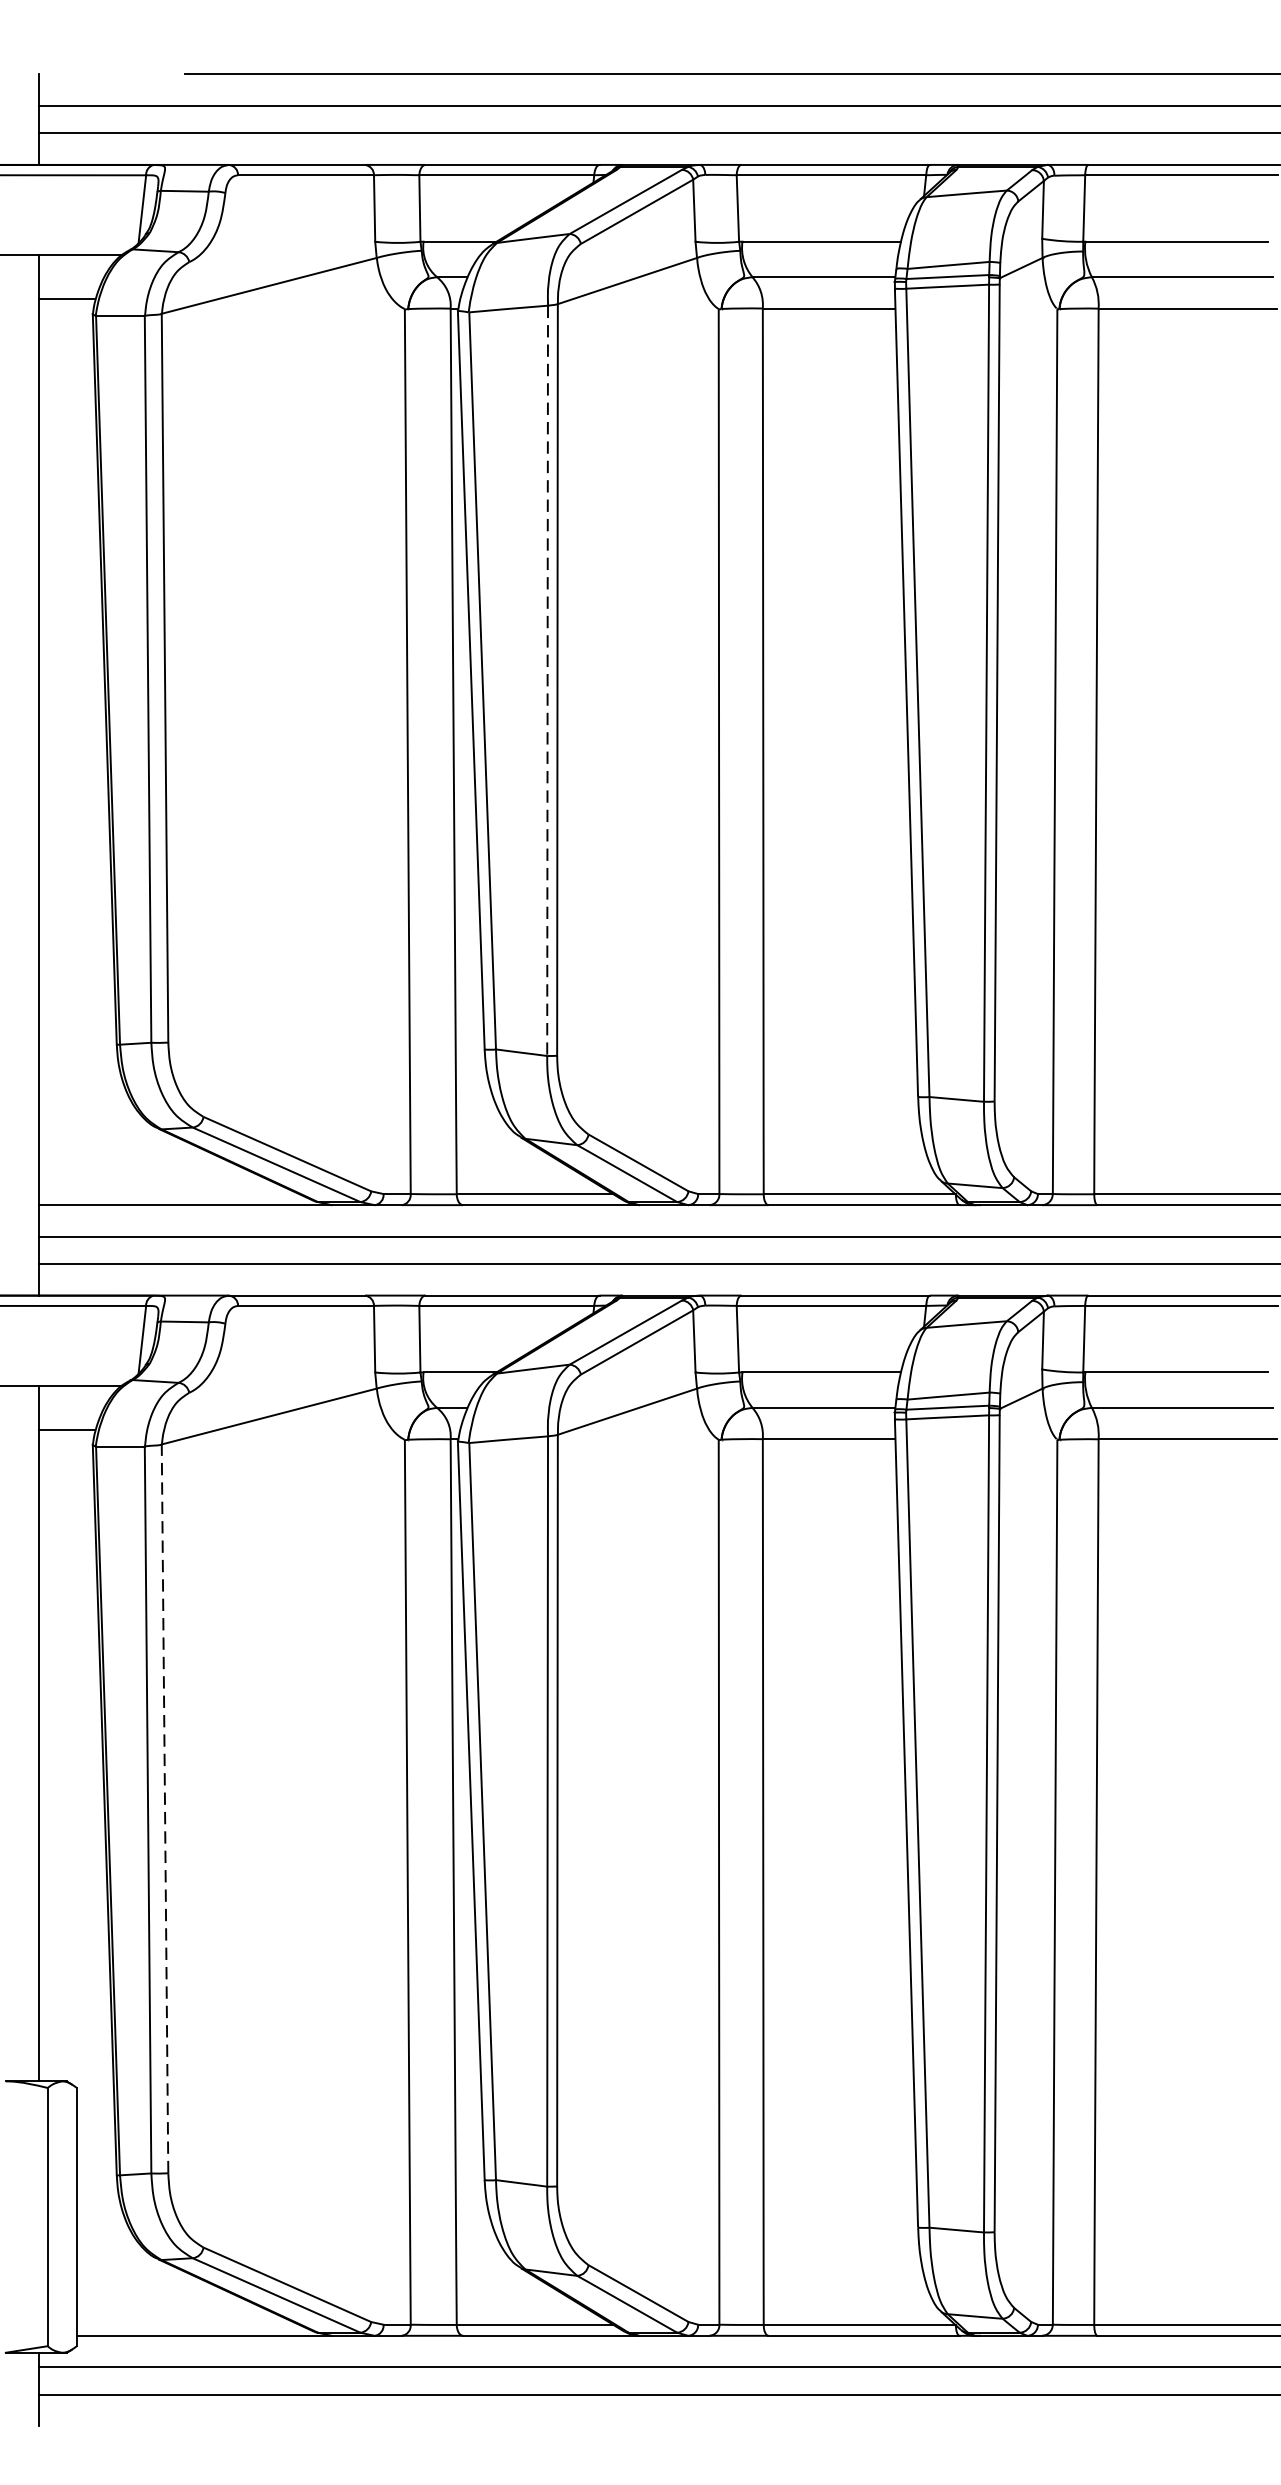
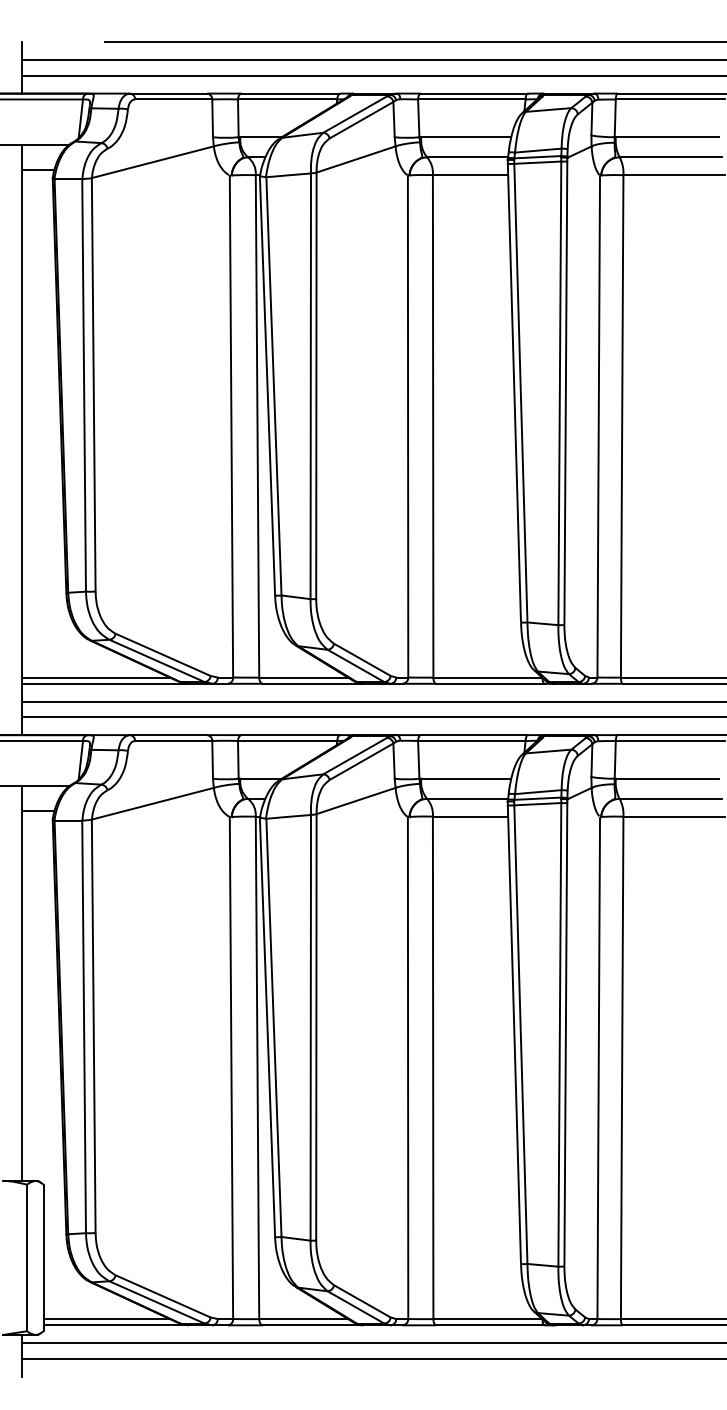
line: (547, 681) -> (310, 386), dashed -> solid
line: (168, 1194) -> (95, 677), added
line: (164, 1809) -> (93, 1026), dashed -> solid
line: (187, 2325) -> (106, 1319), added

